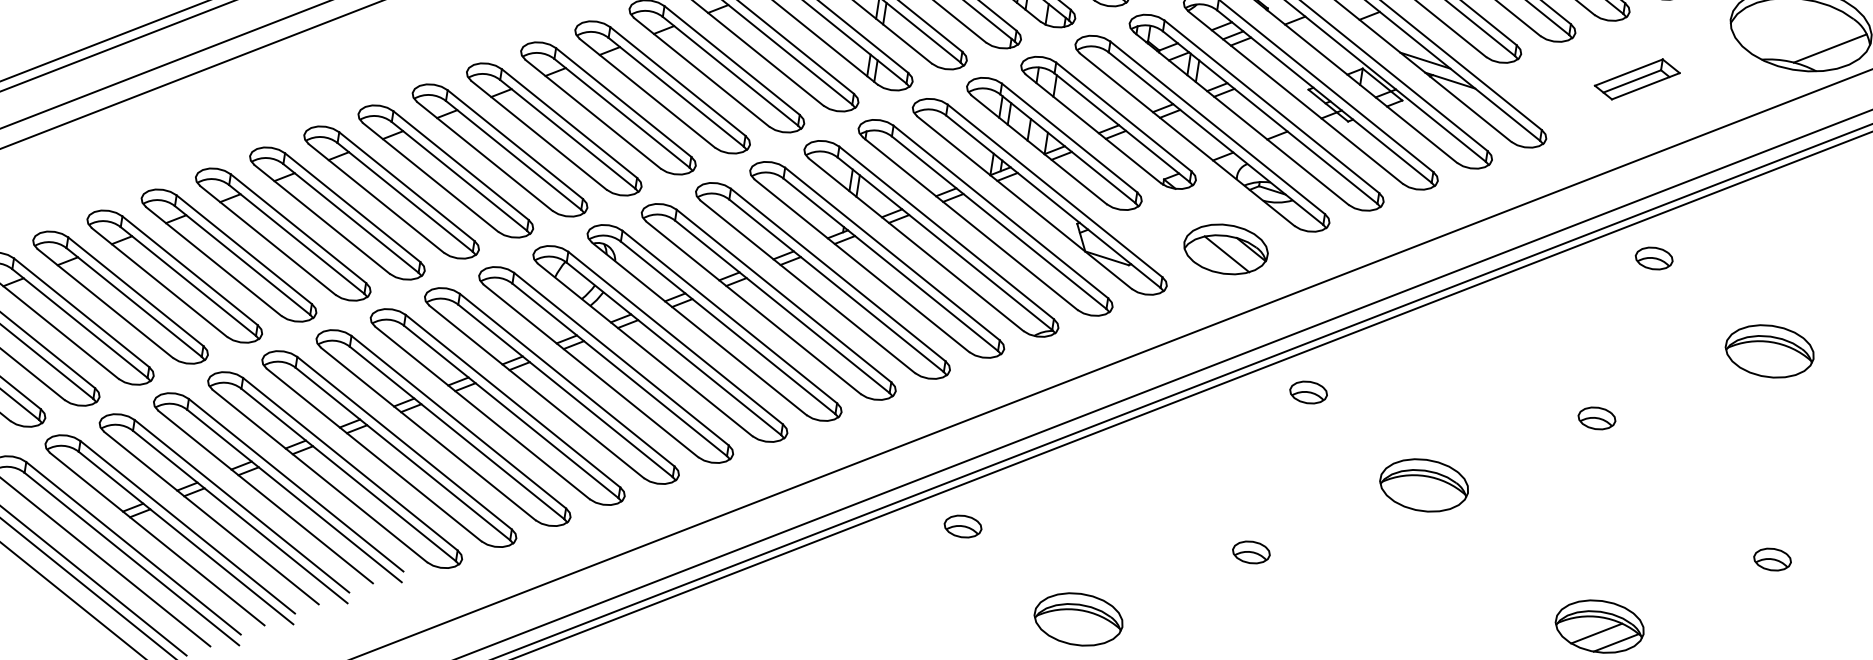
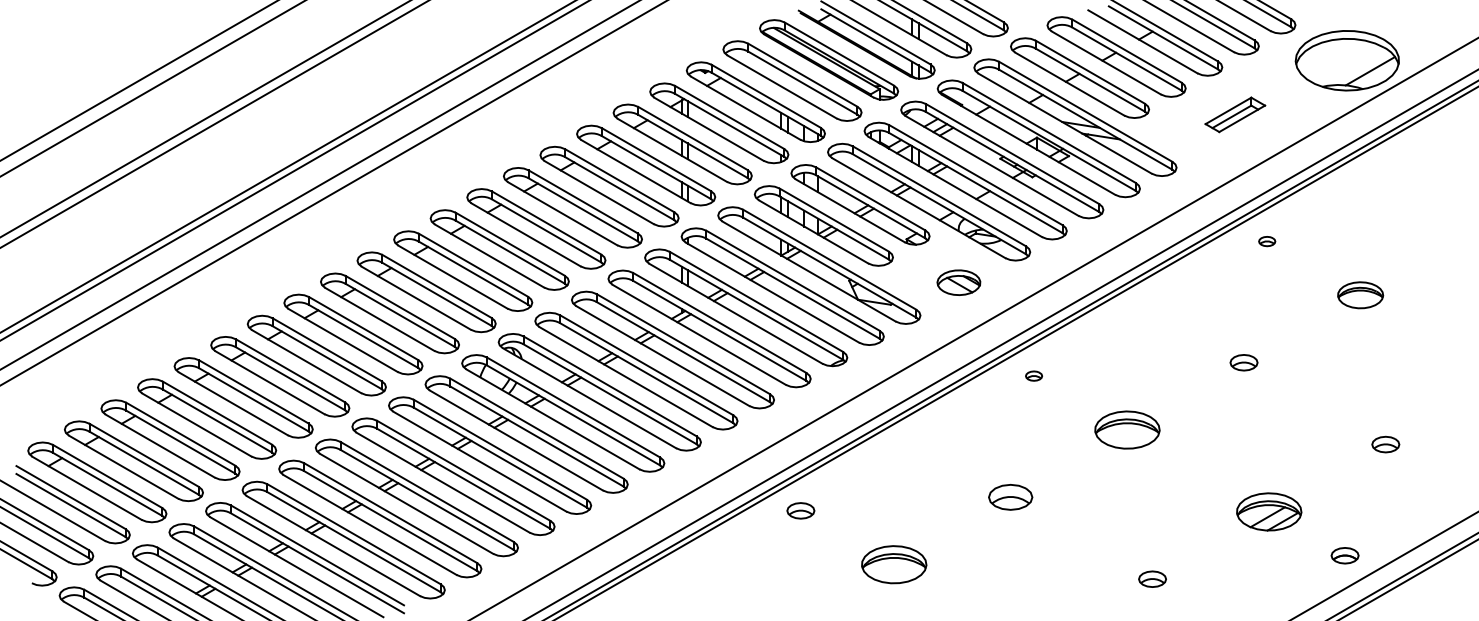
part: (1225, 249) -> (958, 282), size x0.7
part: (1653, 258) -> (1266, 241), size x0.6
part: (1769, 350) -> (1360, 294), size x0.7
part: (1307, 391) -> (1033, 375), size x0.6
part: (1250, 552) -> (1010, 497), size x1.6

